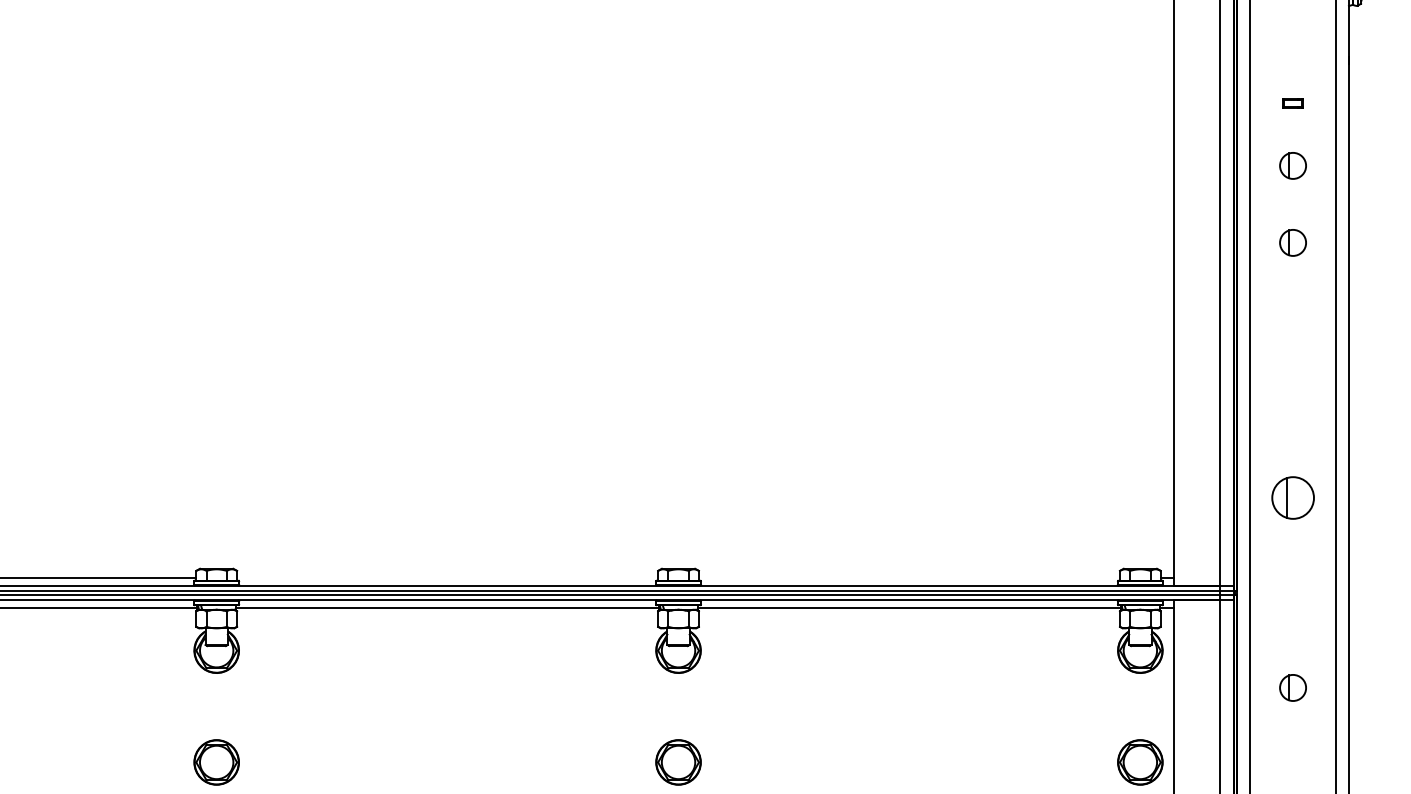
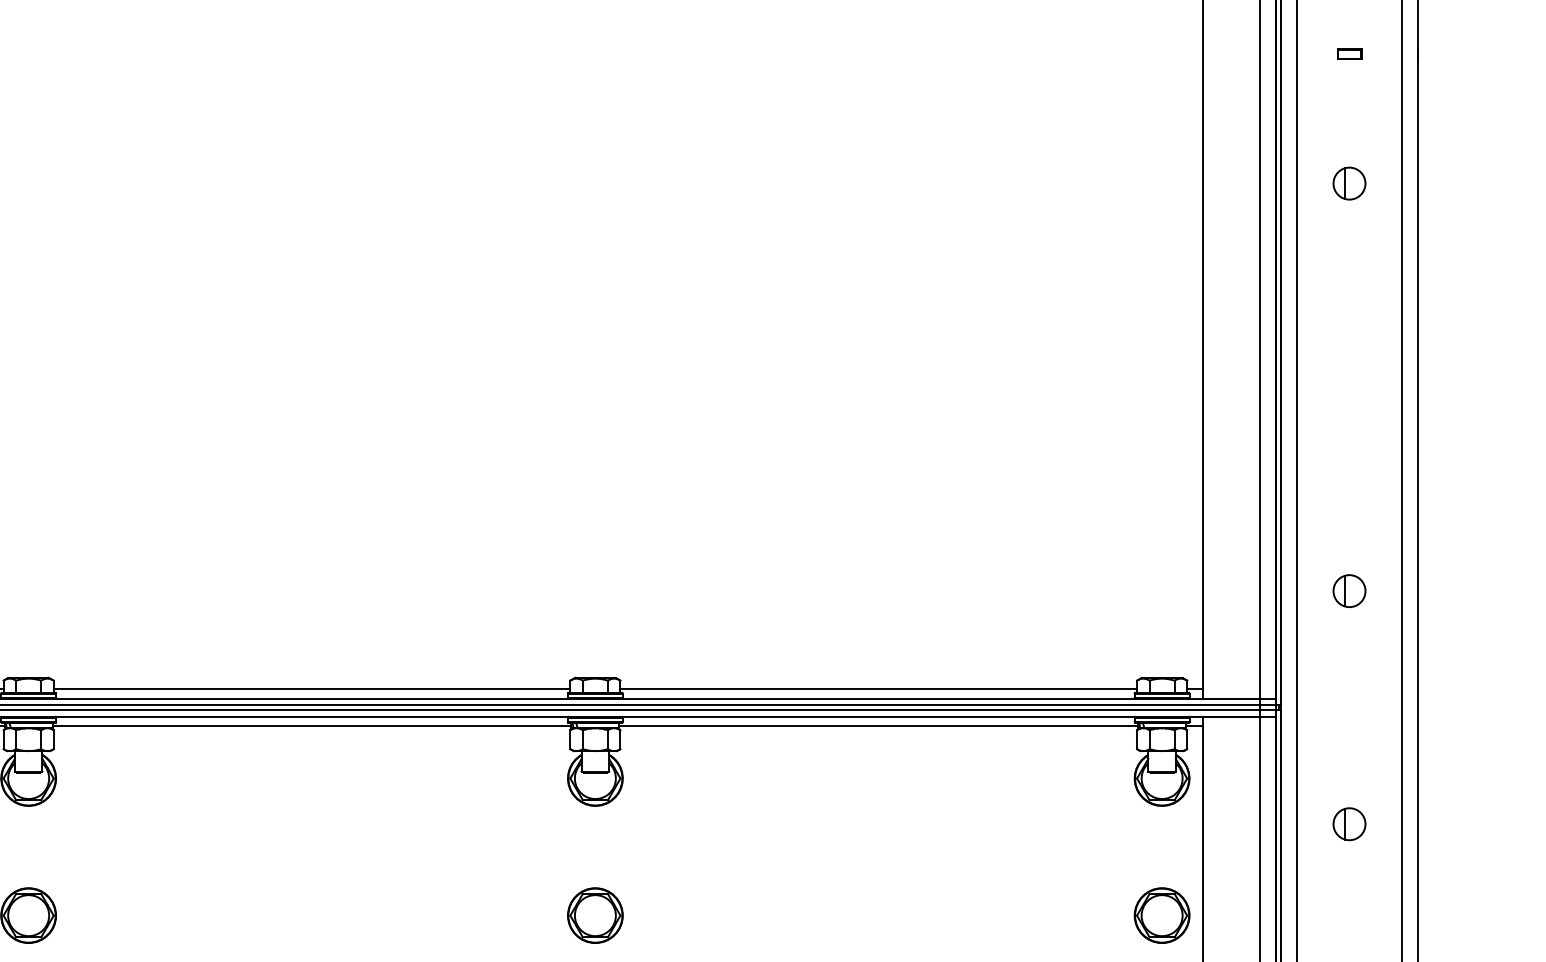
part: (1292, 103) -> (1348, 54), moved
part: (1292, 242) -> (1348, 277), removed
part: (1292, 497) -> (1348, 590), size x0.62
line: (447, 578) -> (311, 689), added
line: (908, 578) -> (877, 689), added

